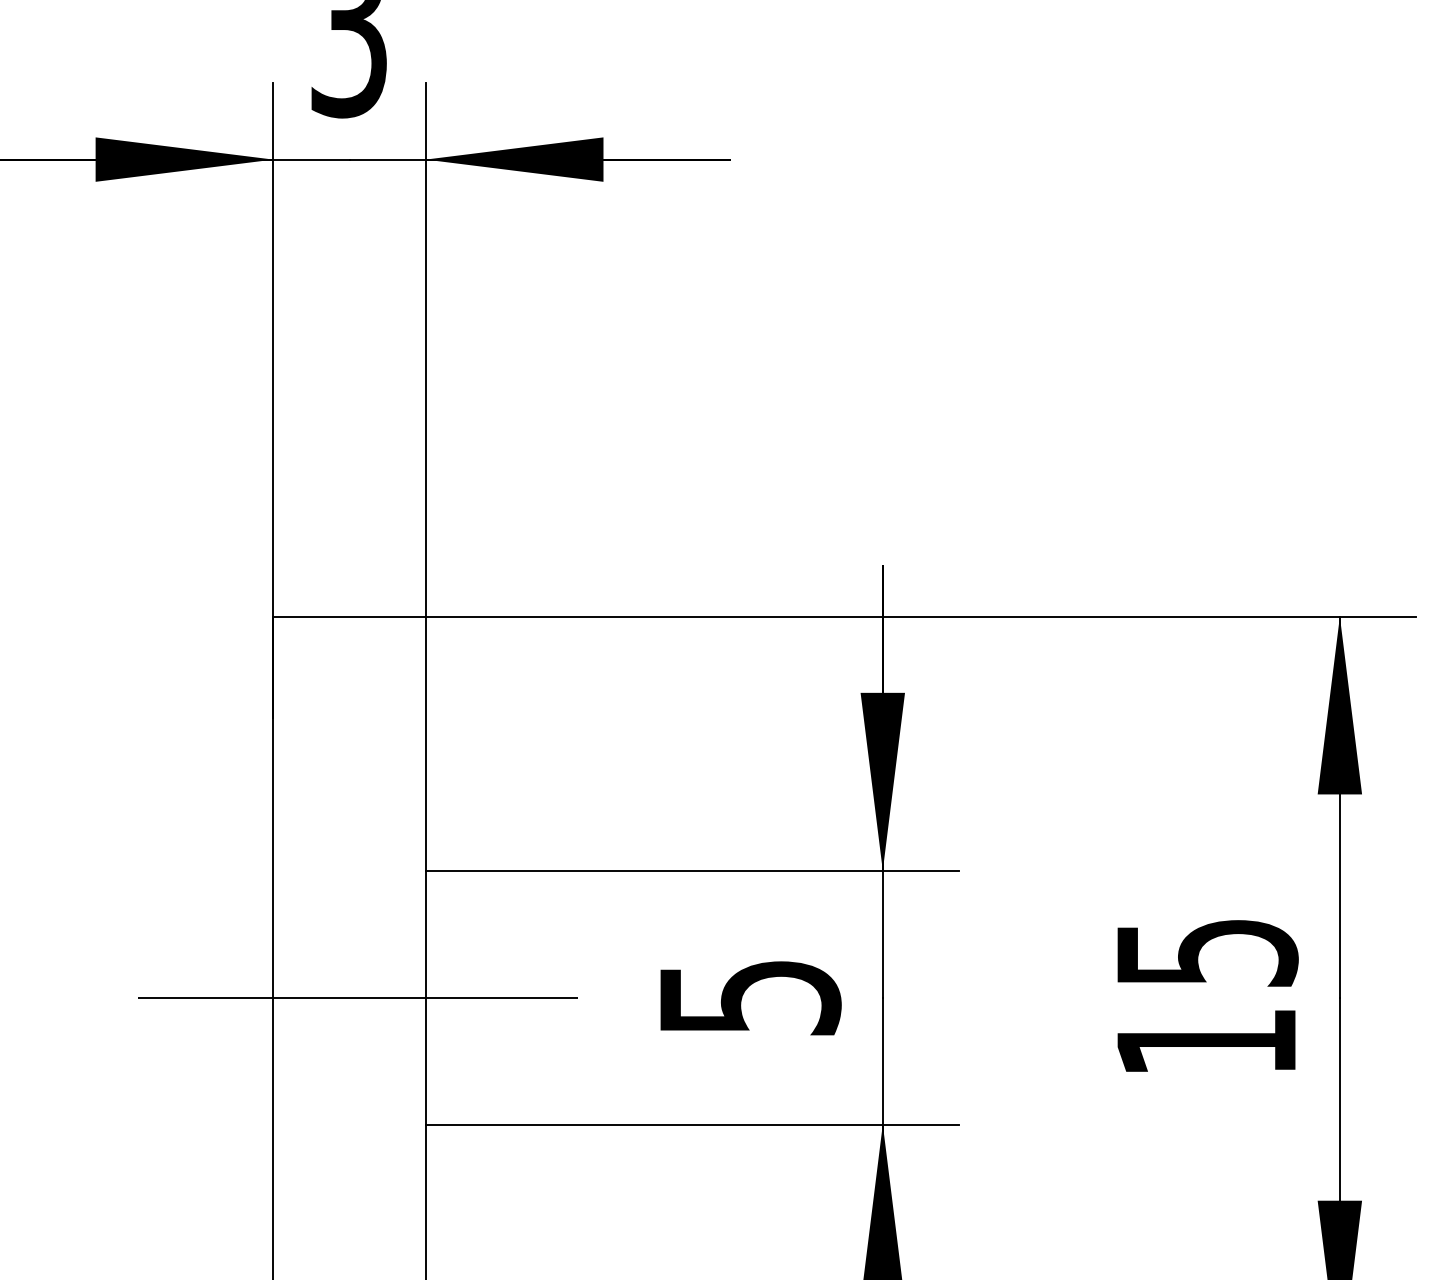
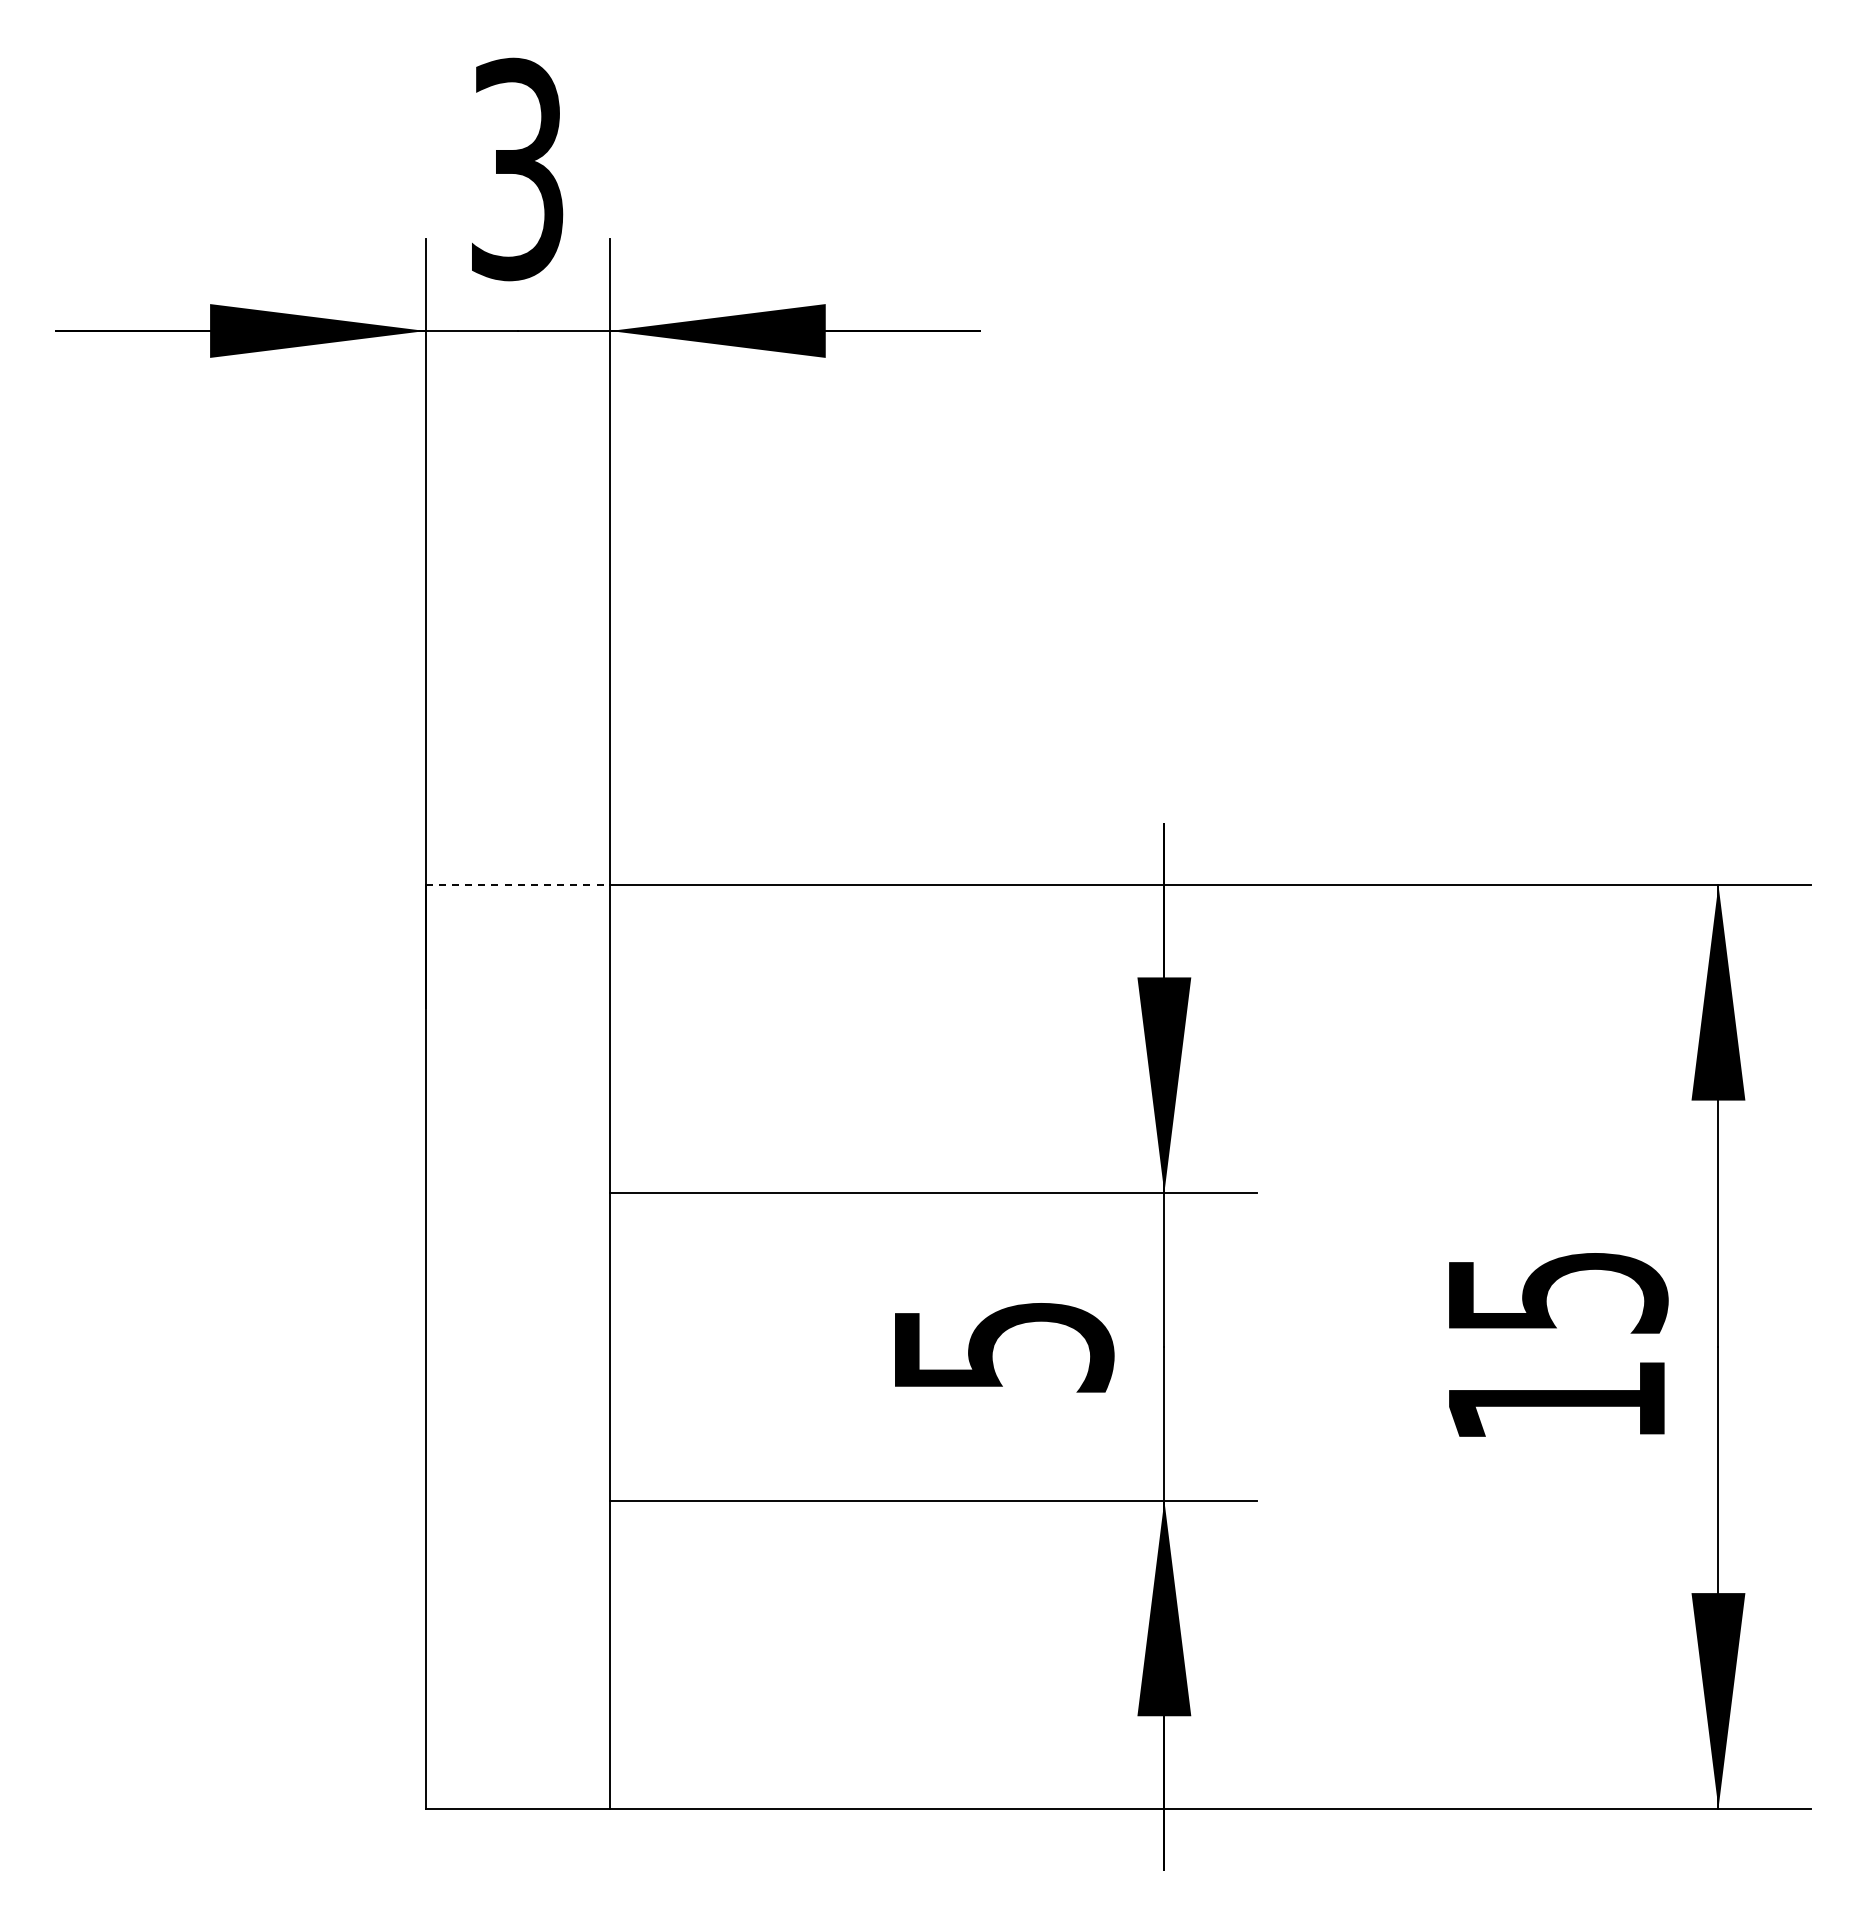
line: (350, 617) -> (518, 885), solid -> dashed
line: (349, 997) -> (517, 1346), removed

